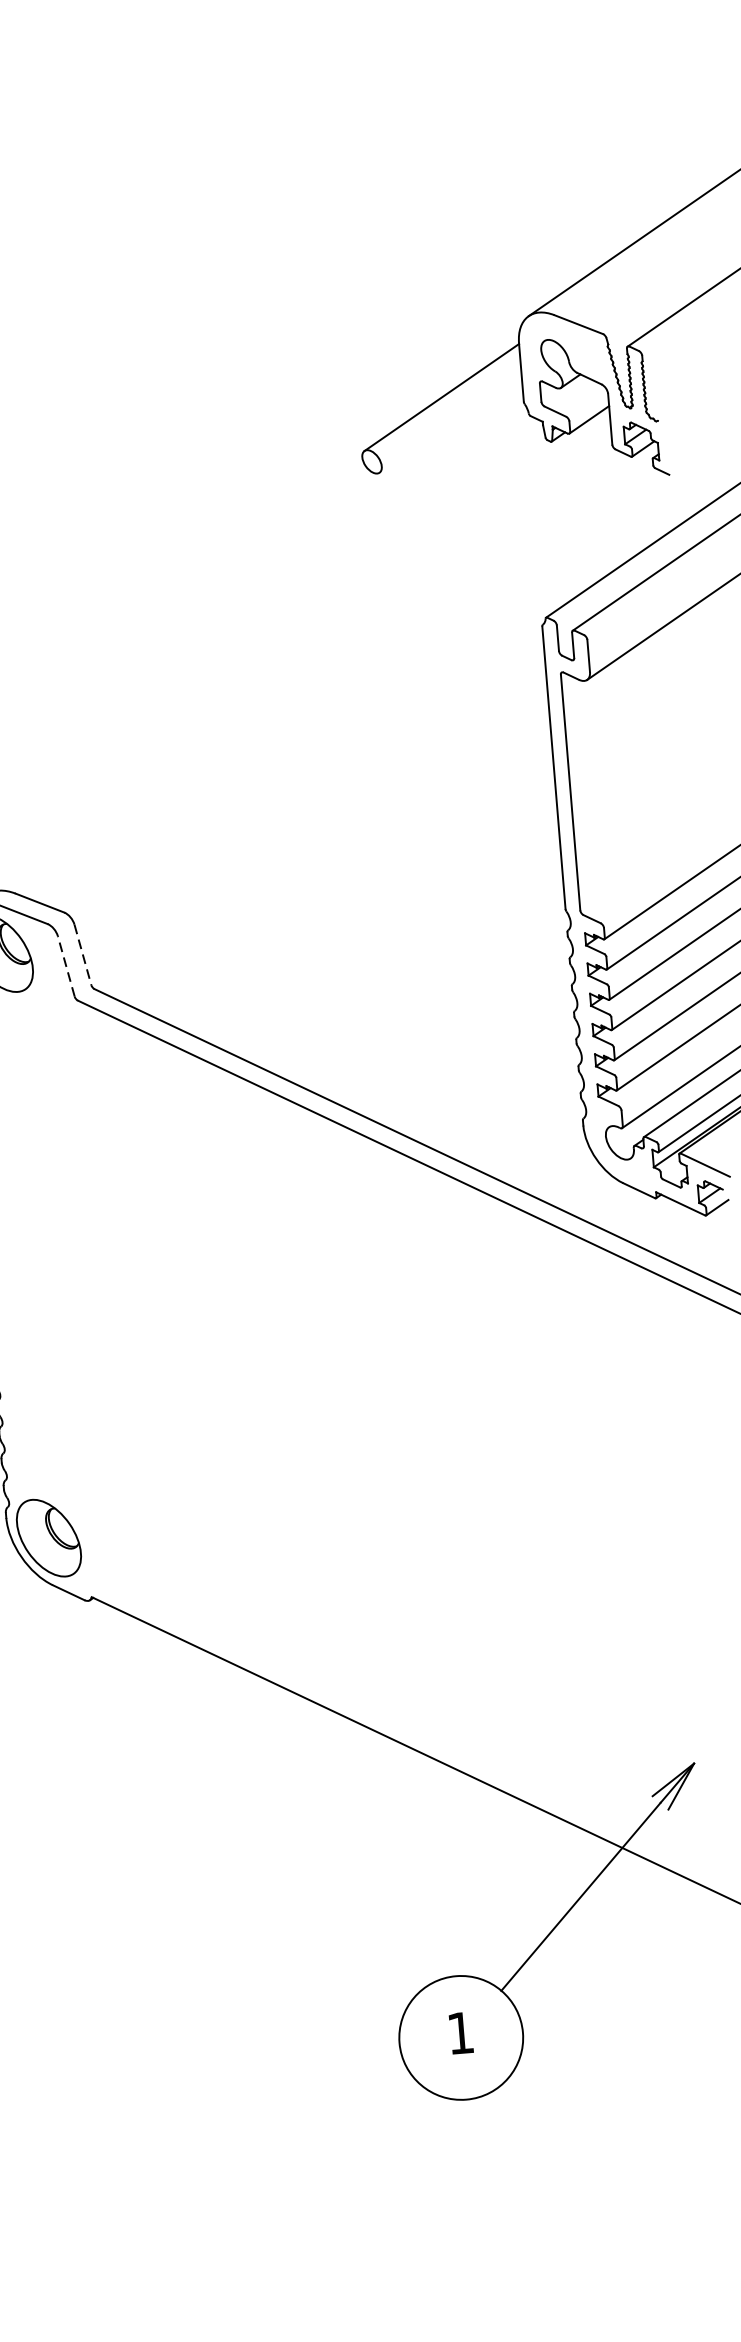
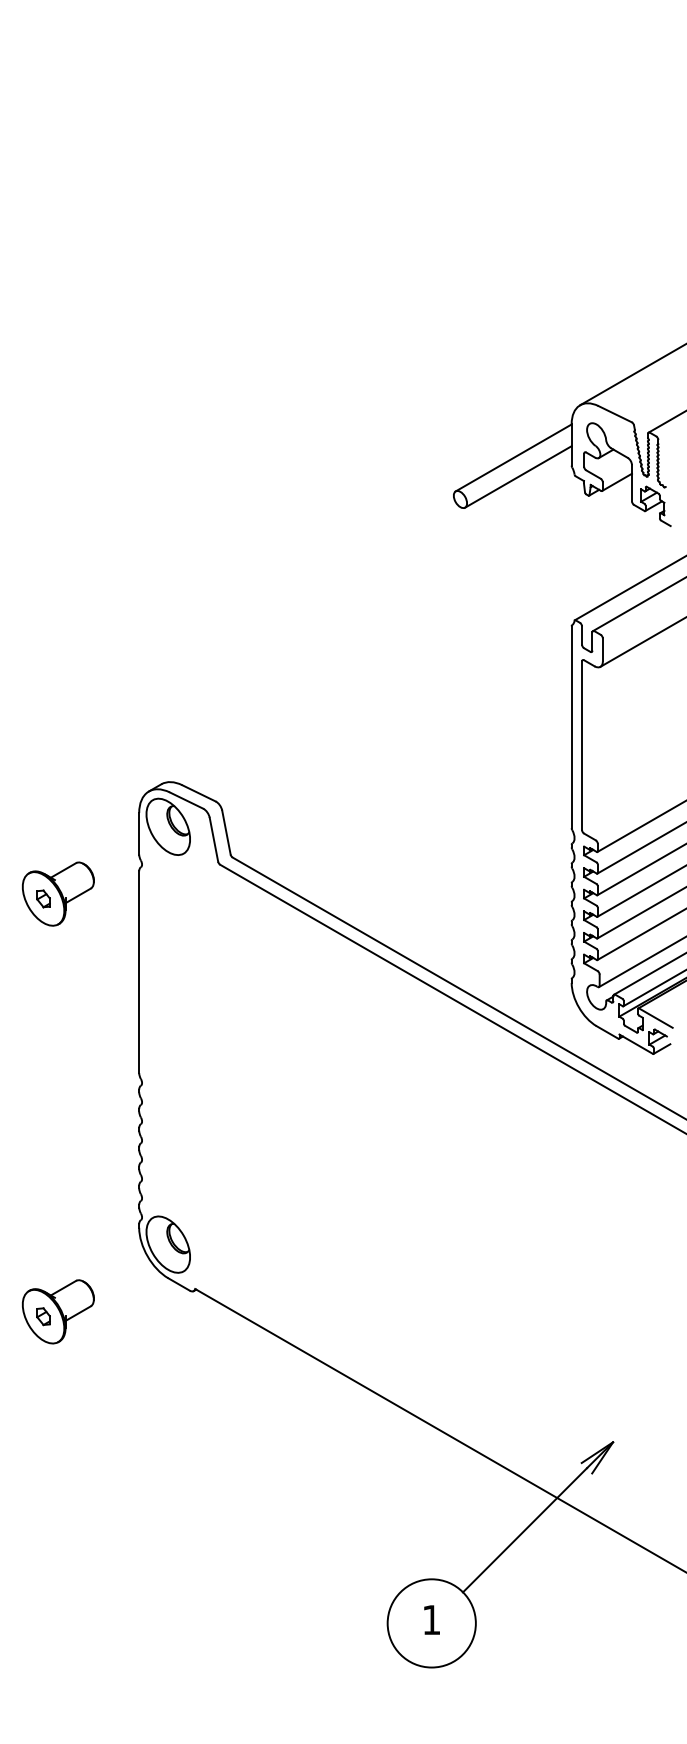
line: (450, 422) -> (518, 476), added
line: (83, 956) -> (226, 833), dashed -> solid
line: (65, 966) -> (213, 839), dashed -> solid

